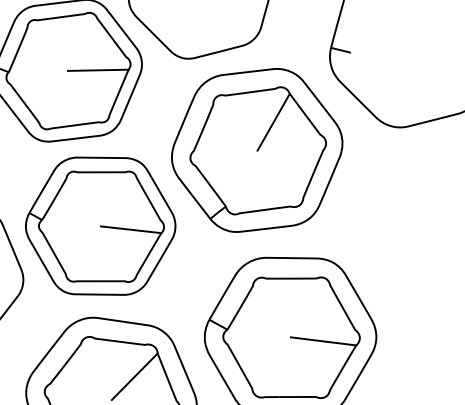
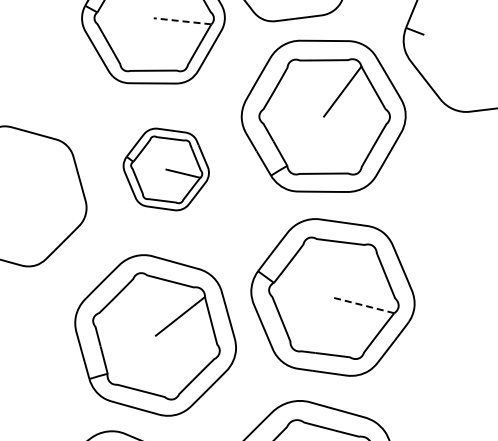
line: (98, 70) -> (182, 21), solid -> dashed
part: (101, 226) -> (166, 169), size x0.6
line: (323, 341) -> (363, 305), solid -> dashed

